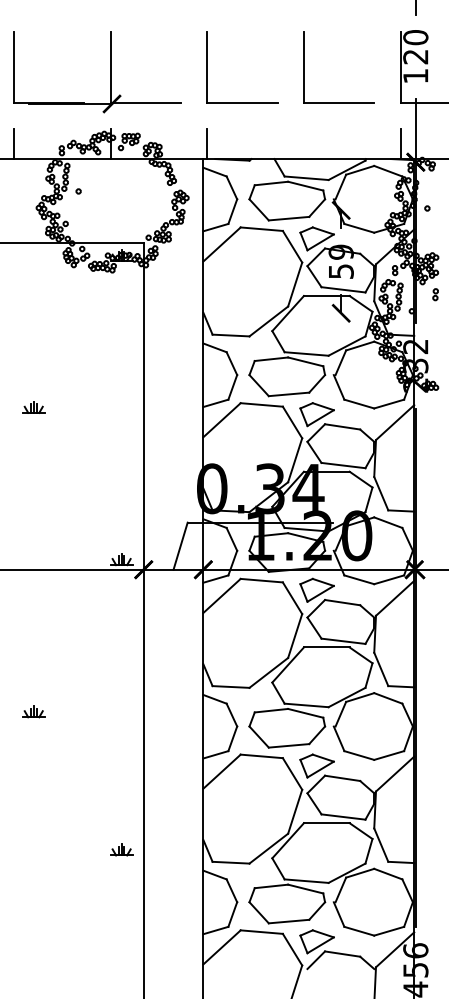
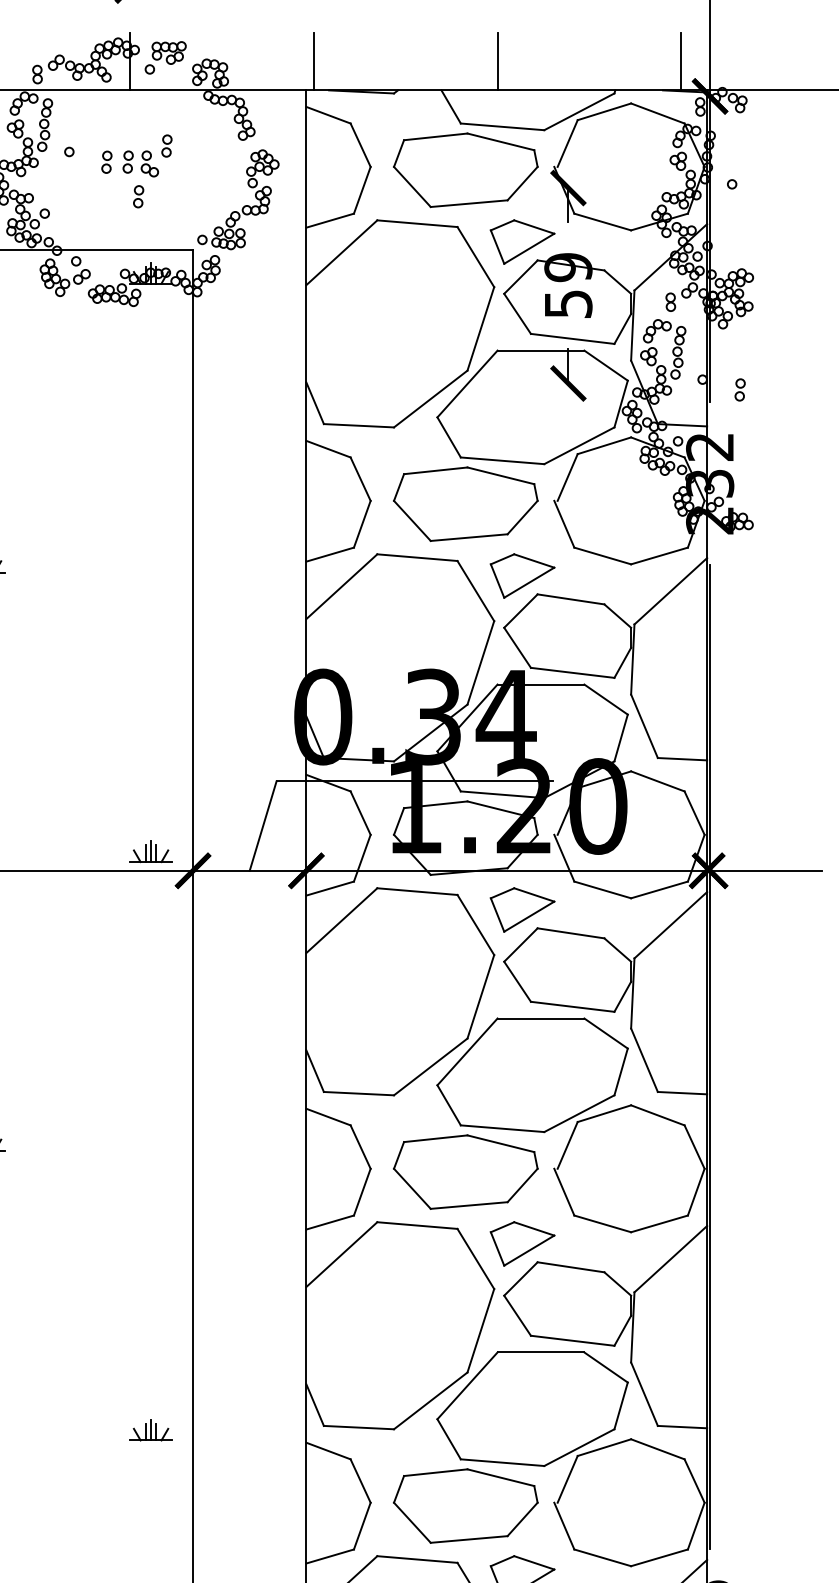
line: (303, 144) -> (496, 62), added
part: (114, 201) -> (137, 171), added
part: (435, 294) -> (739, 389), moved
part: (121, 849) -> (150, 1429), moved

